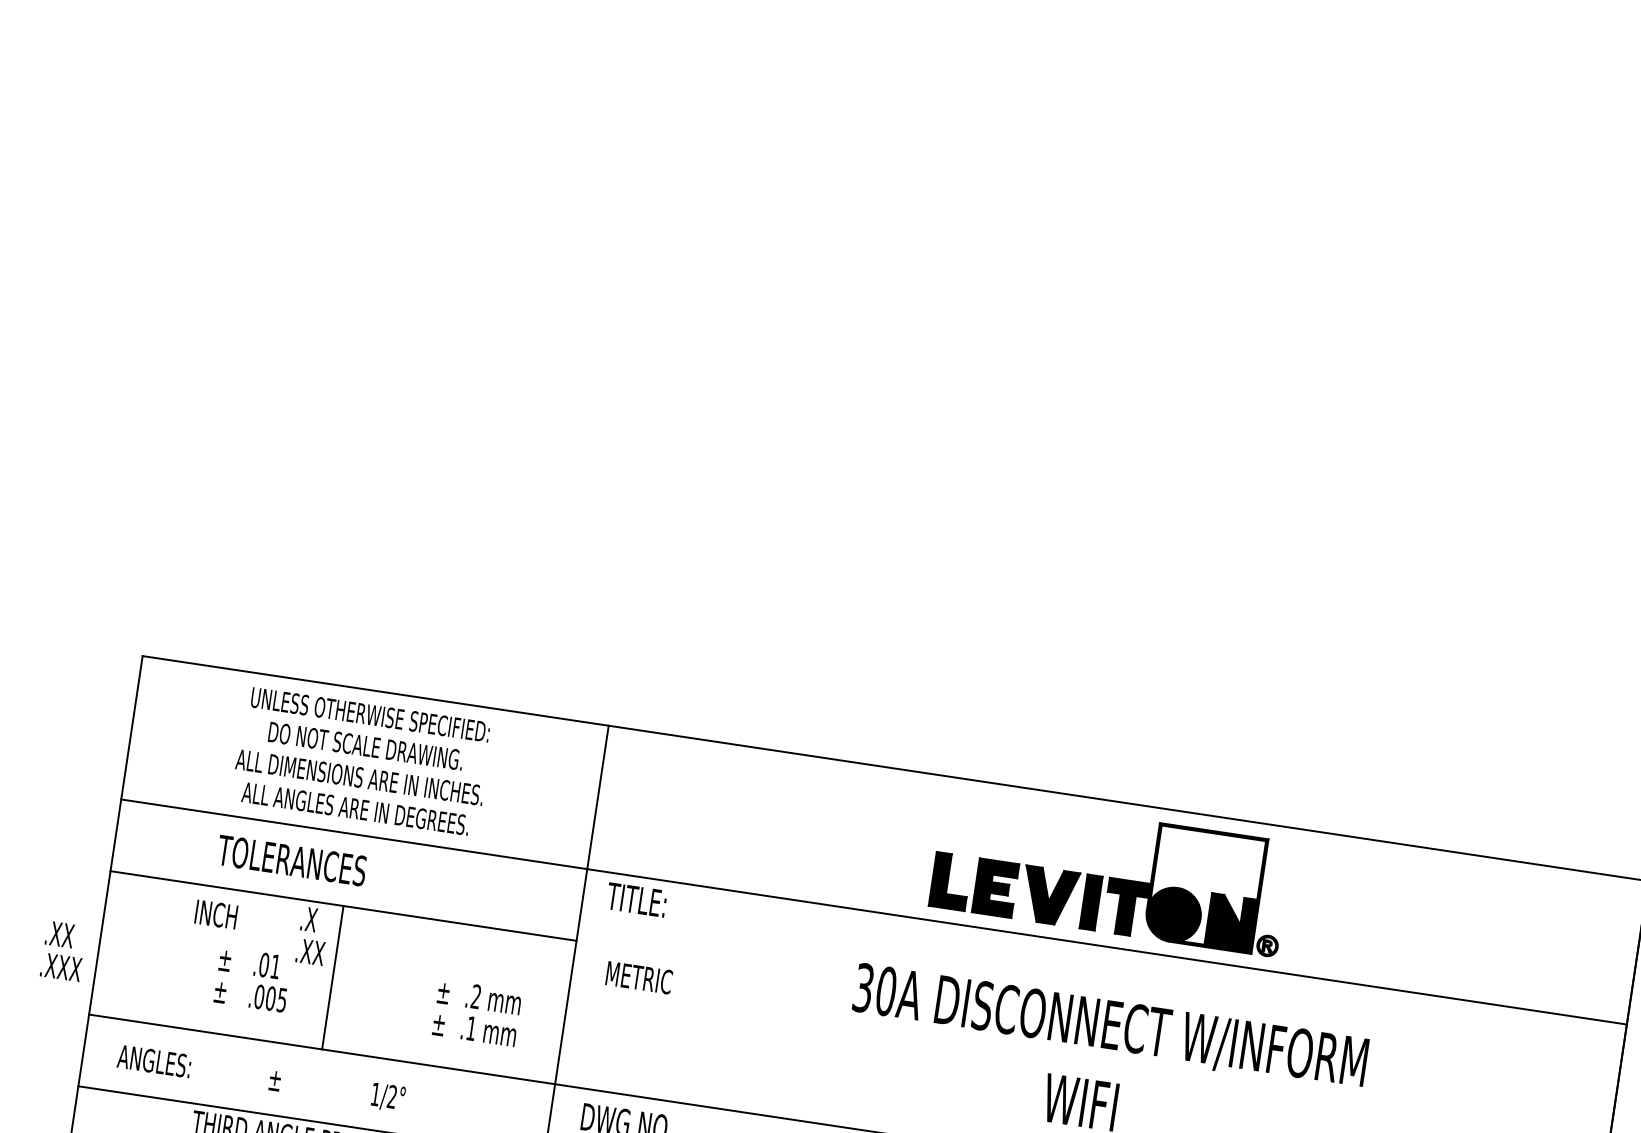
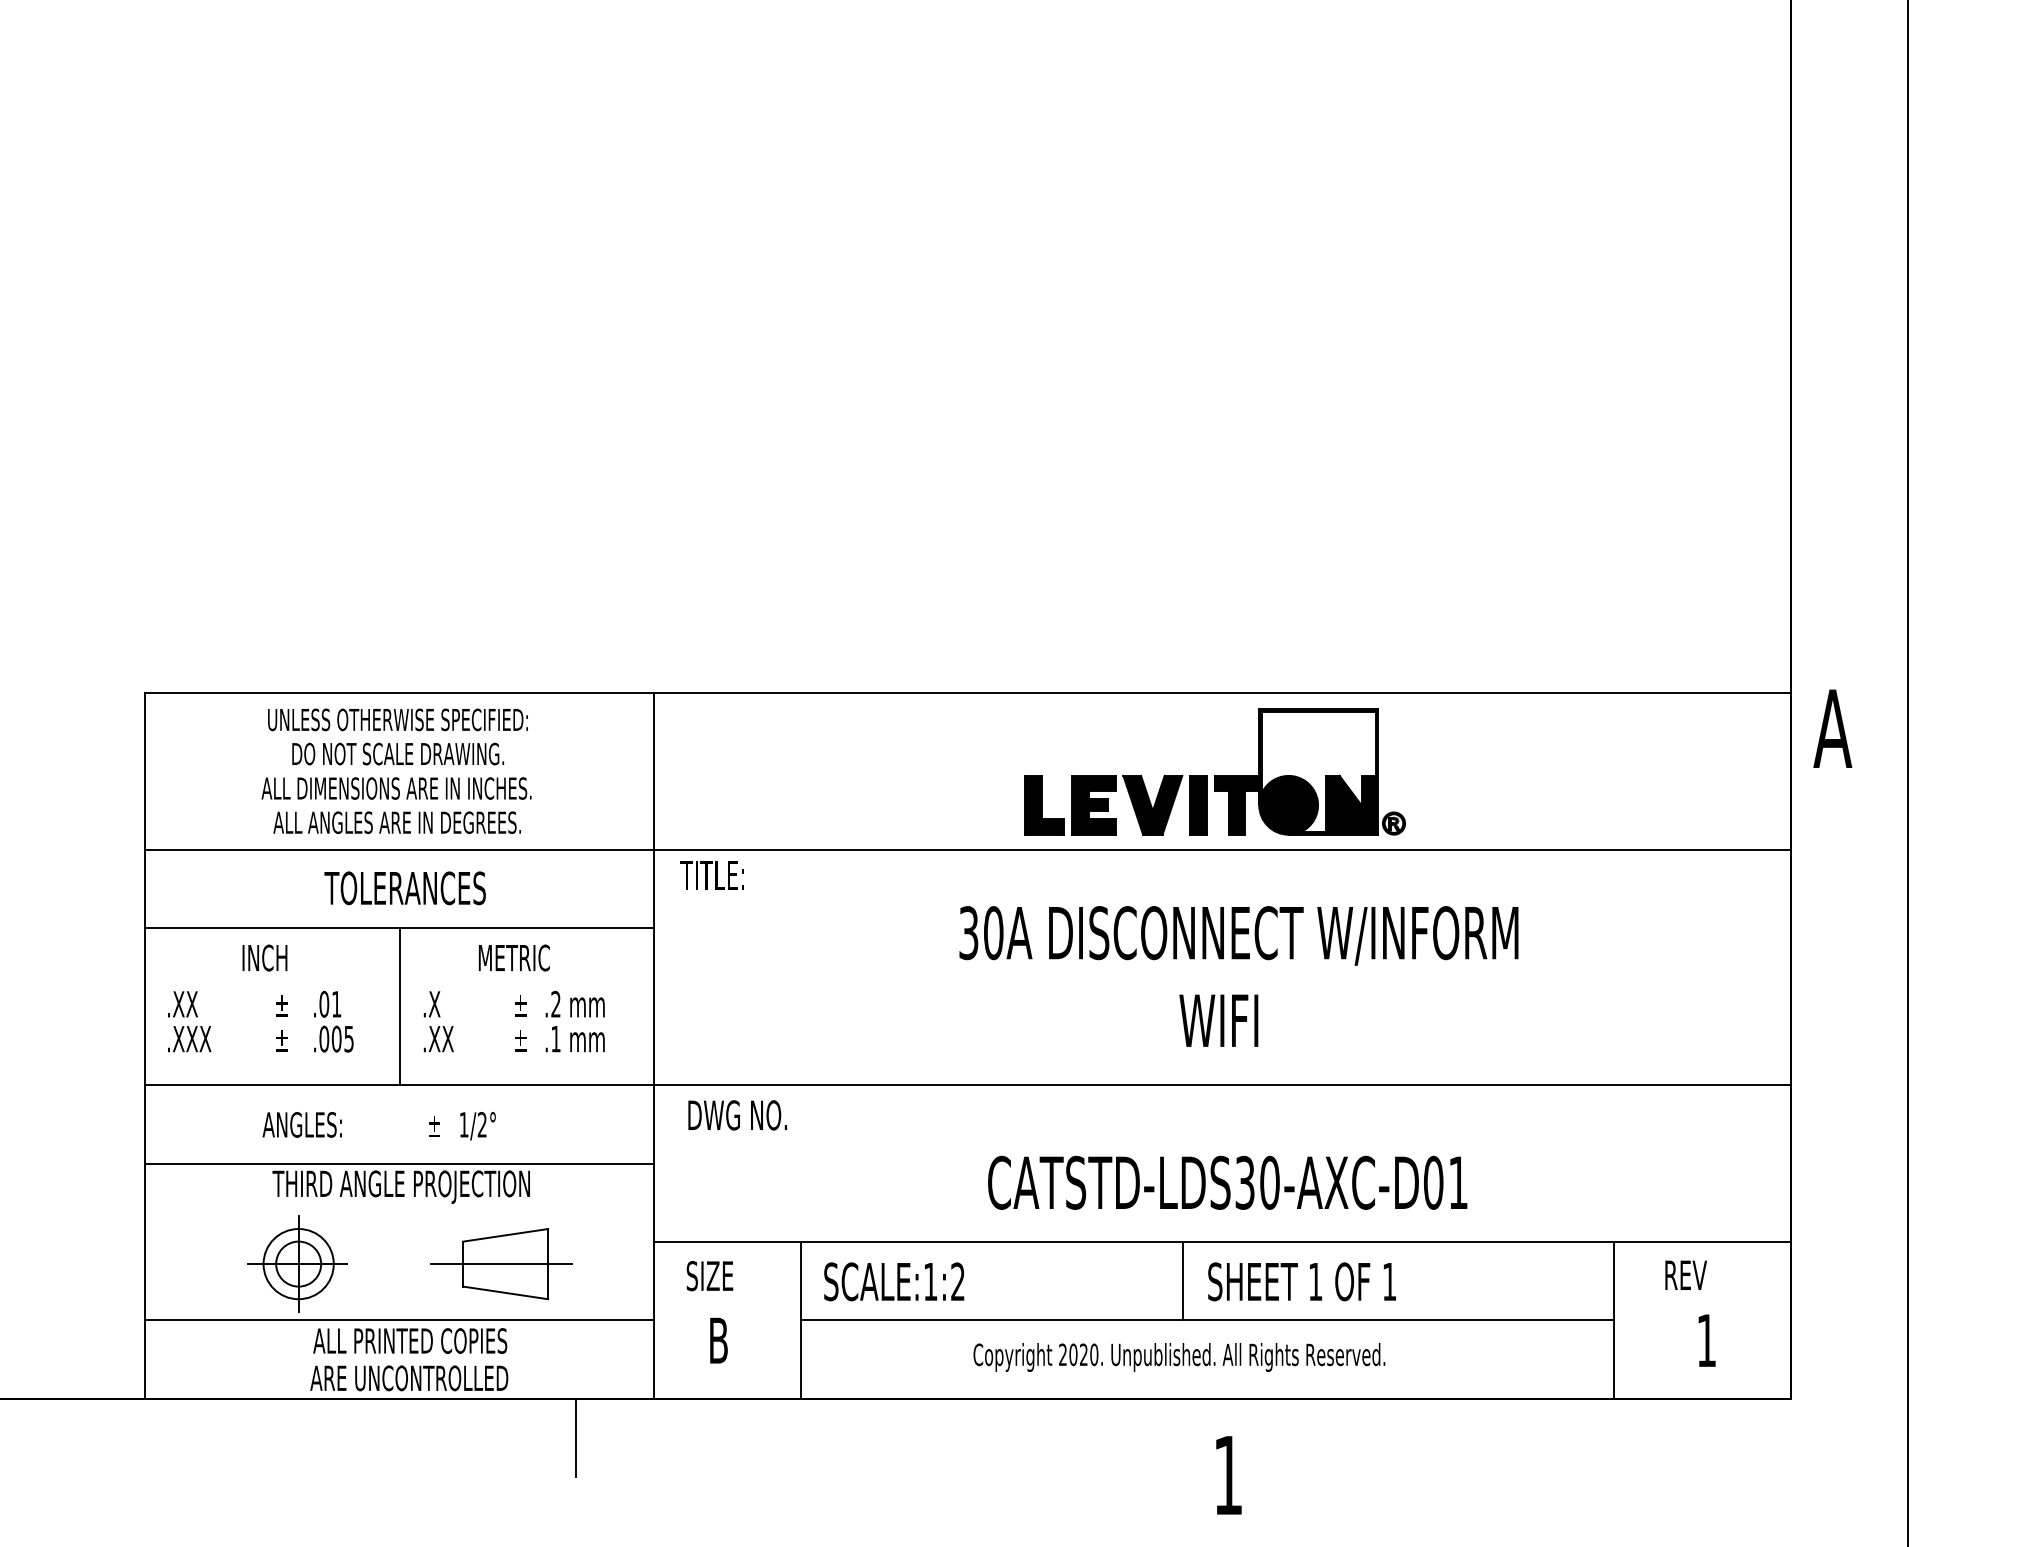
text: (291, 860) -> (404, 888), moved
text: (312, 936) -> (438, 1021), moved
text: (63, 951) -> (189, 1021), moved
text: (638, 977) -> (513, 957), moved
text: (198, 1067) -> (350, 1124), moved

